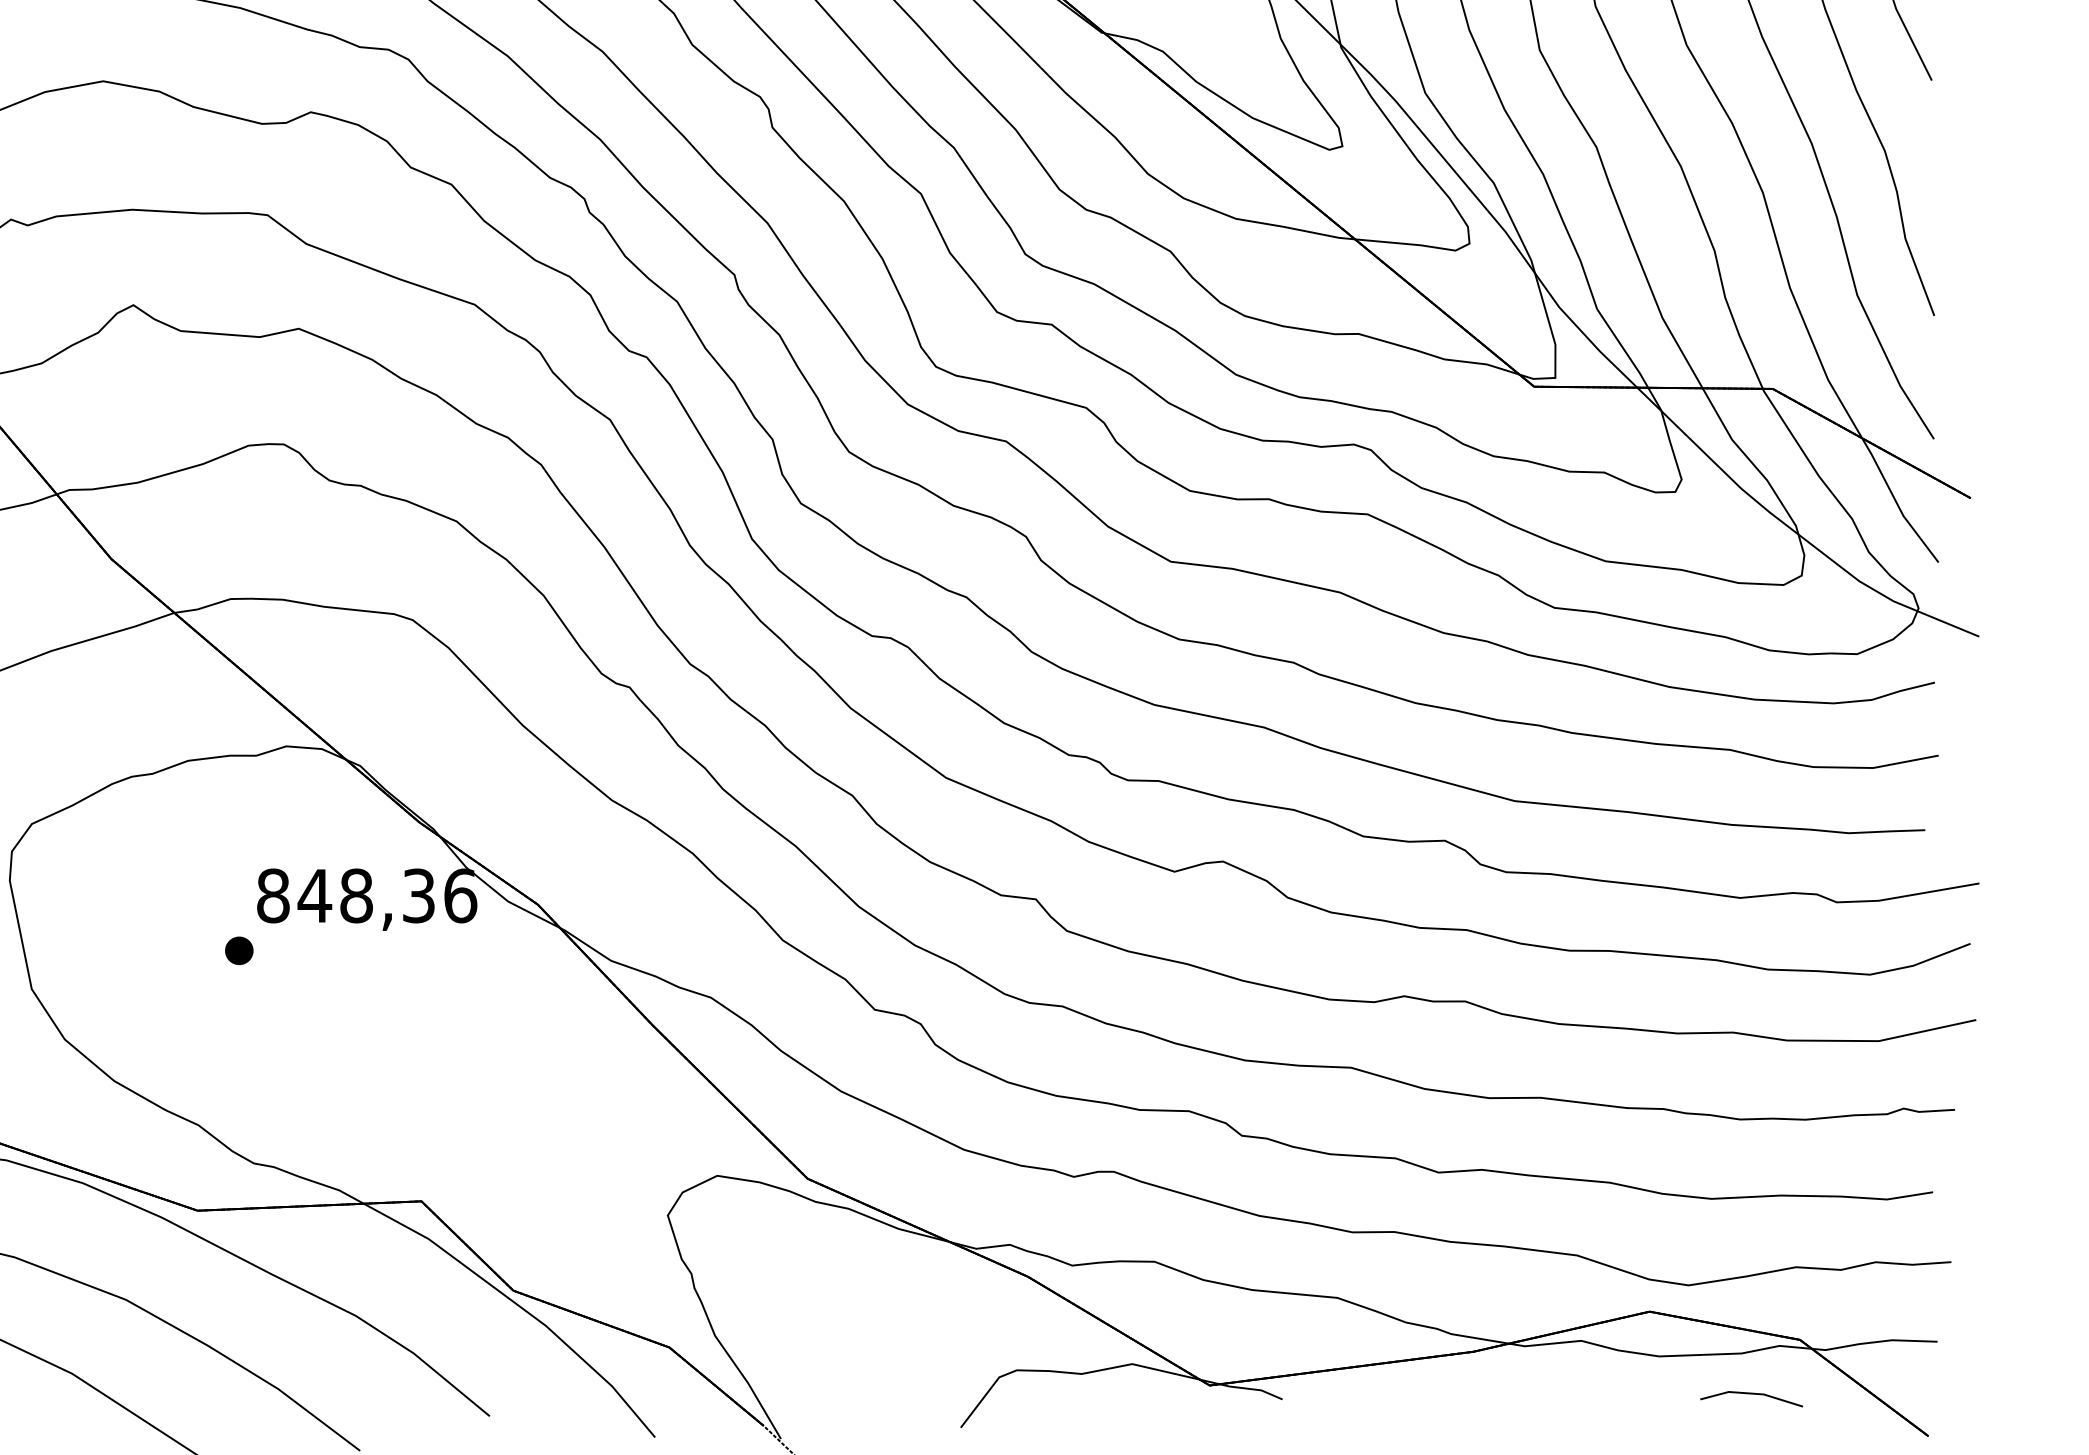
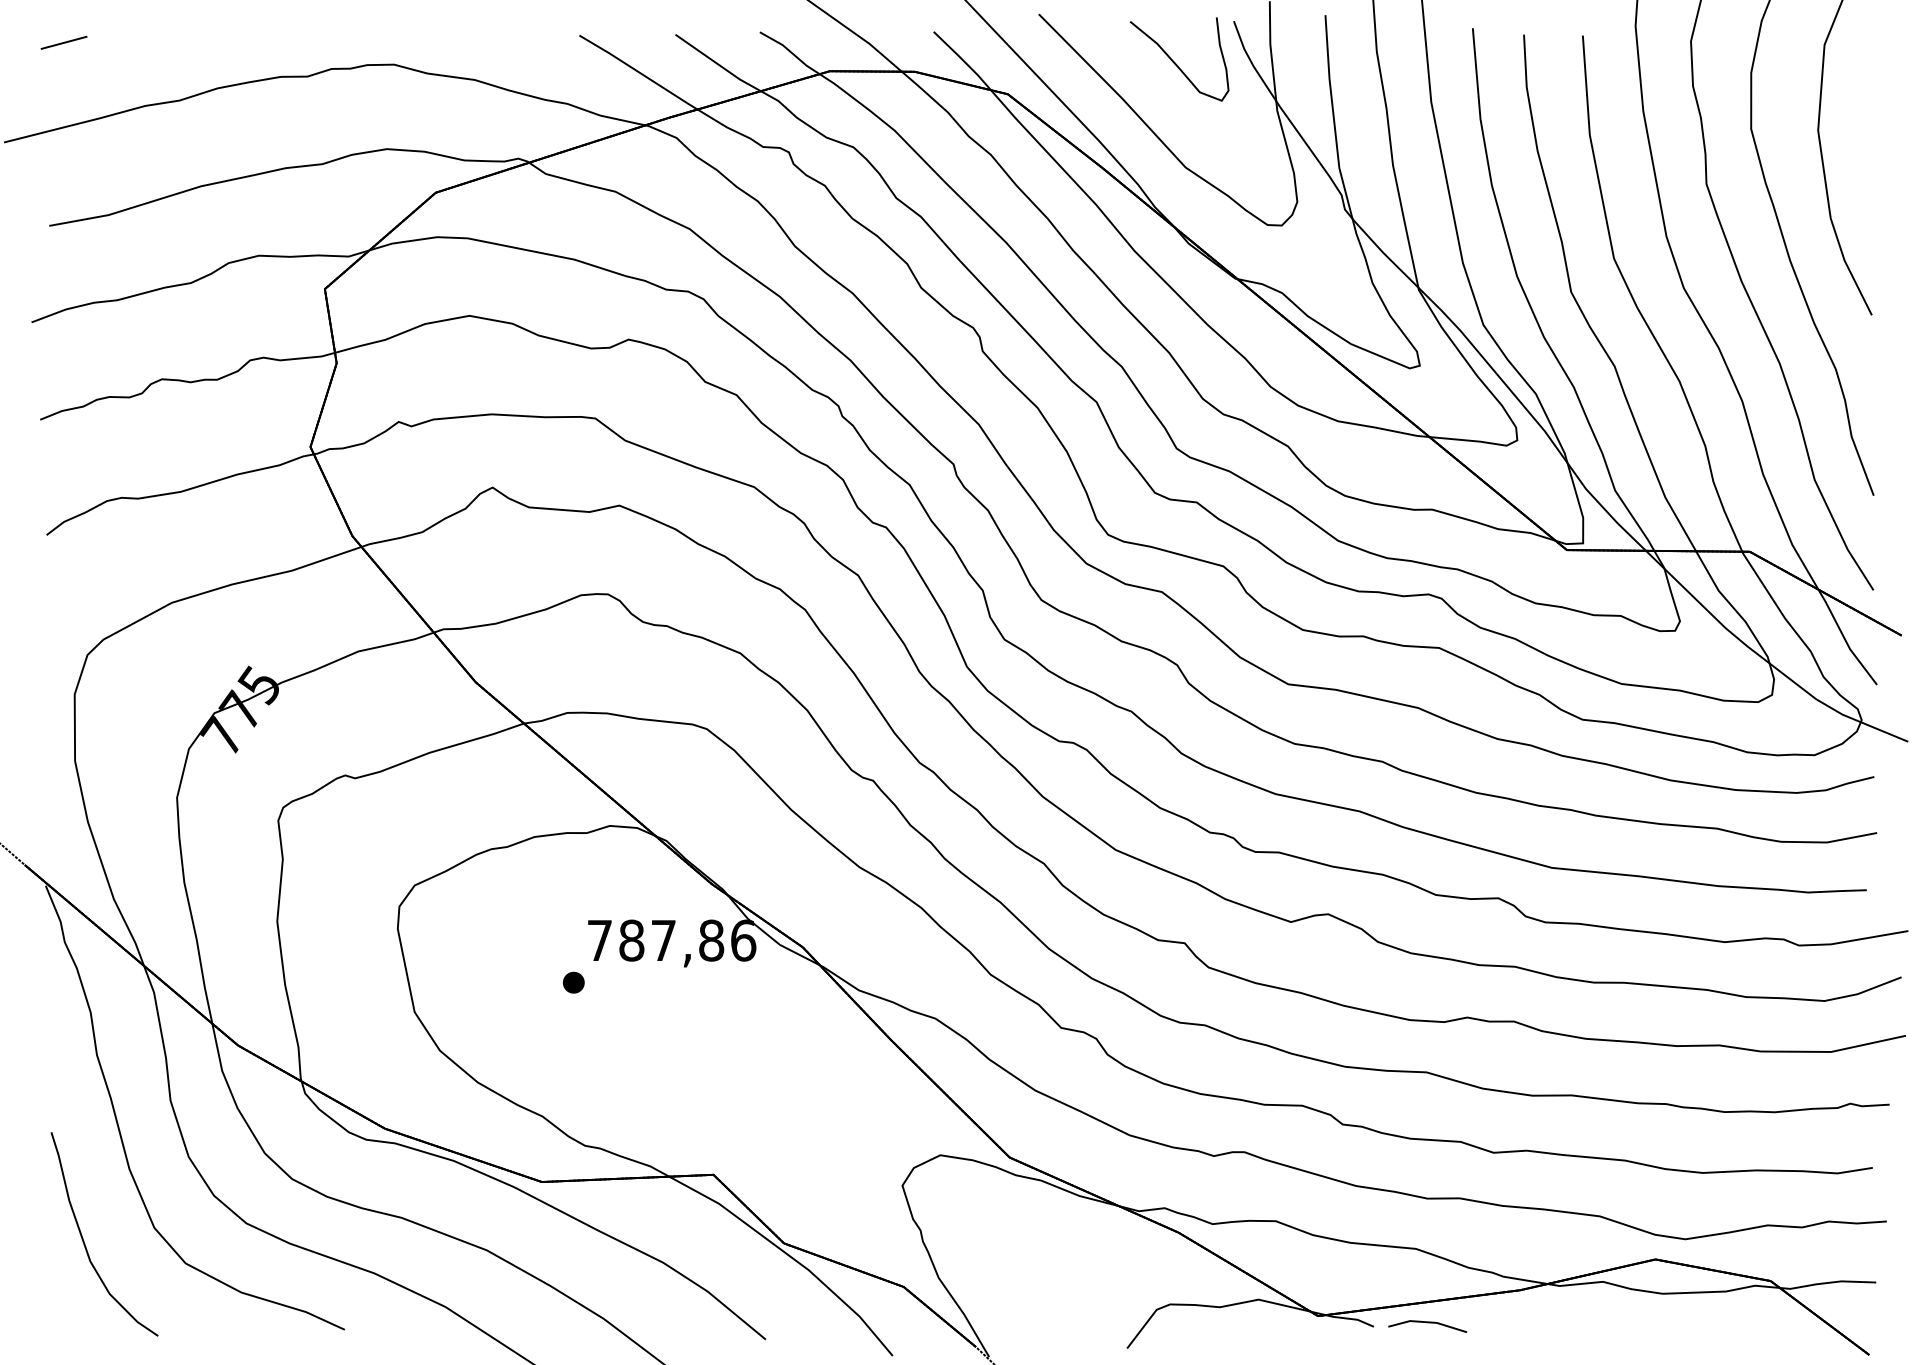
text: (345, 895) -> (655, 940), 848,36 -> 787,86
line: (1751, 1395) -> (1427, 1323), moved

